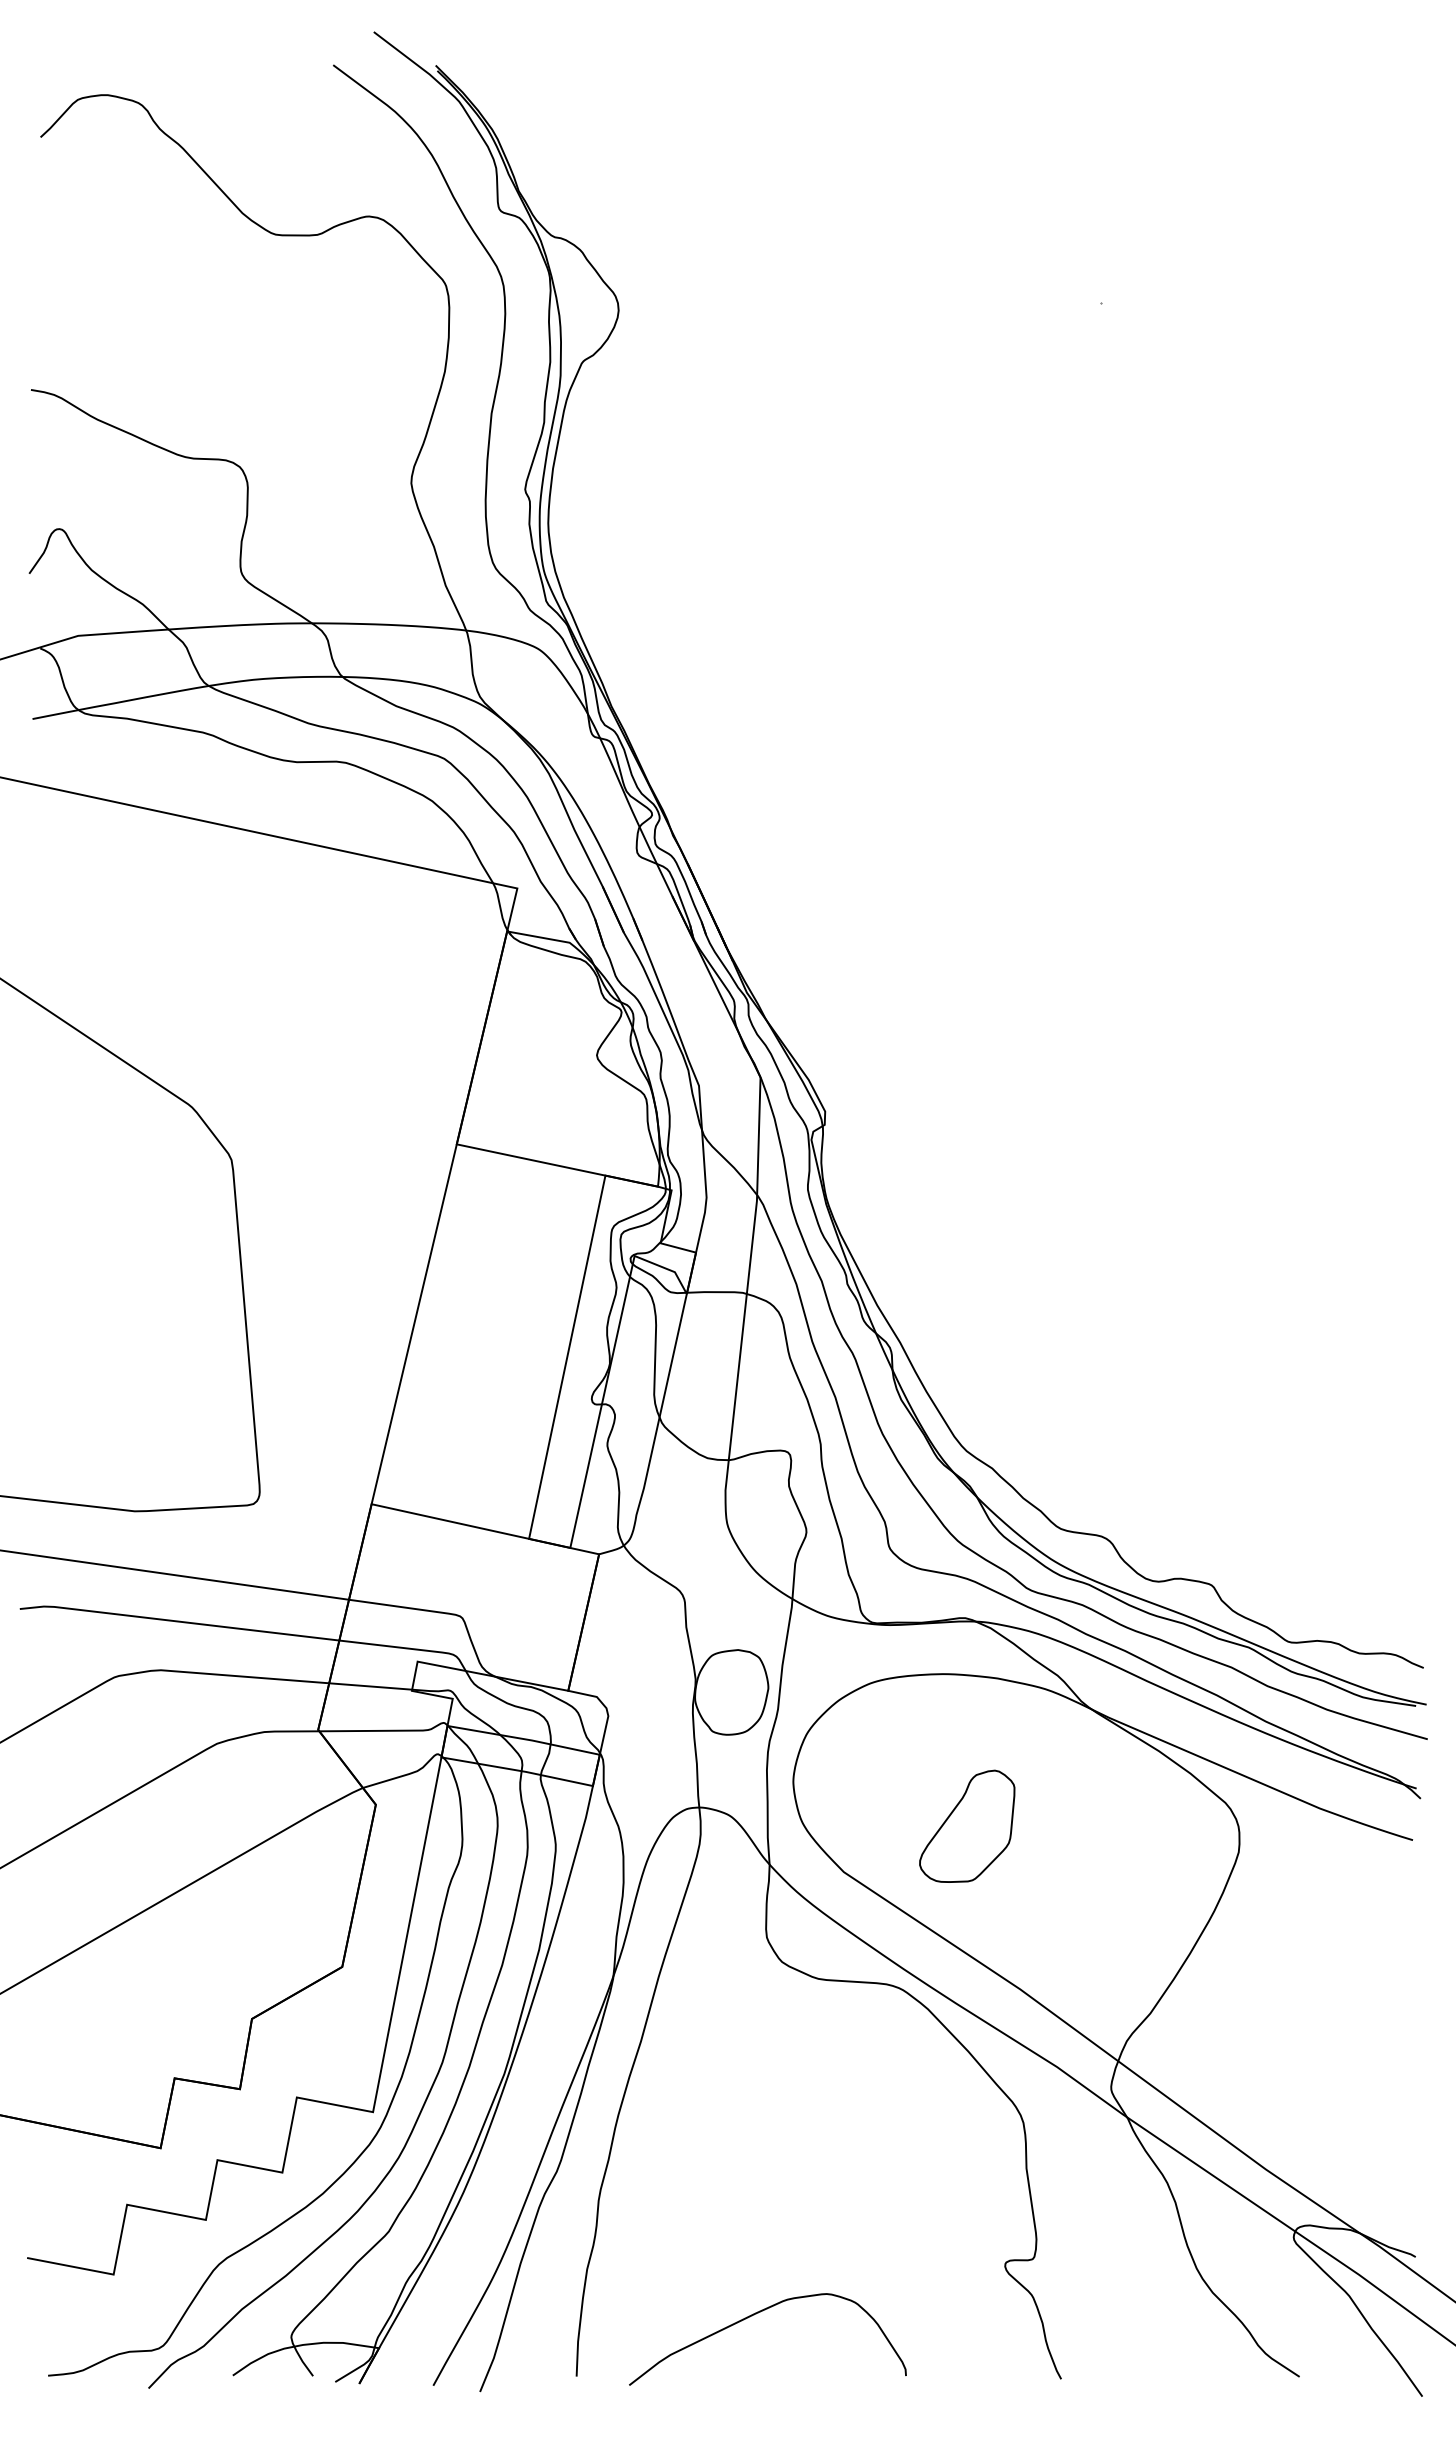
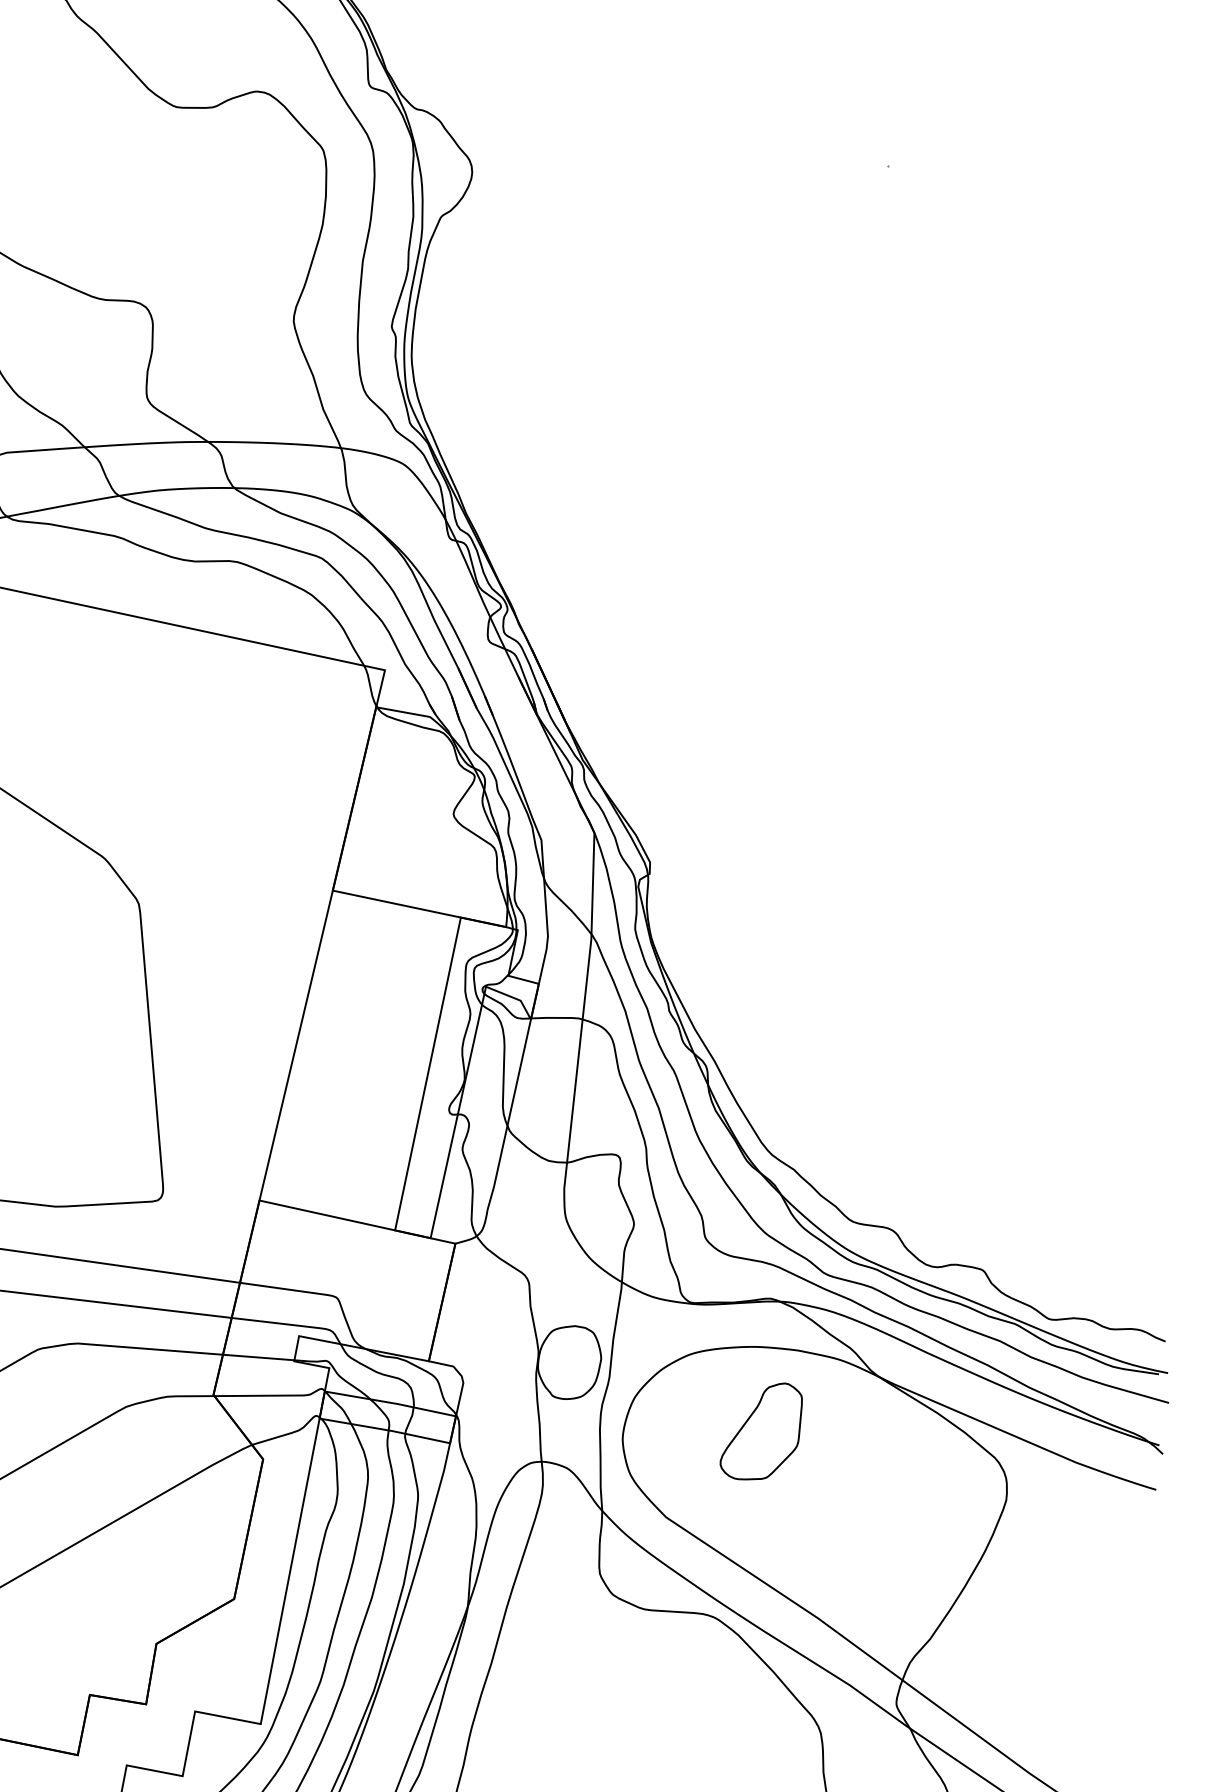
part: (967, 1825) -> (761, 1430), moved

